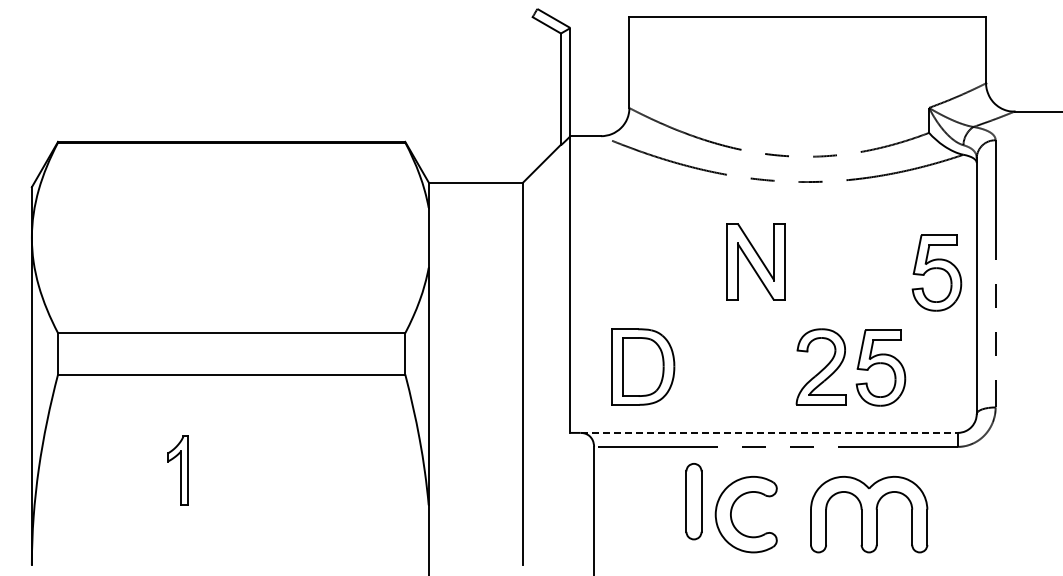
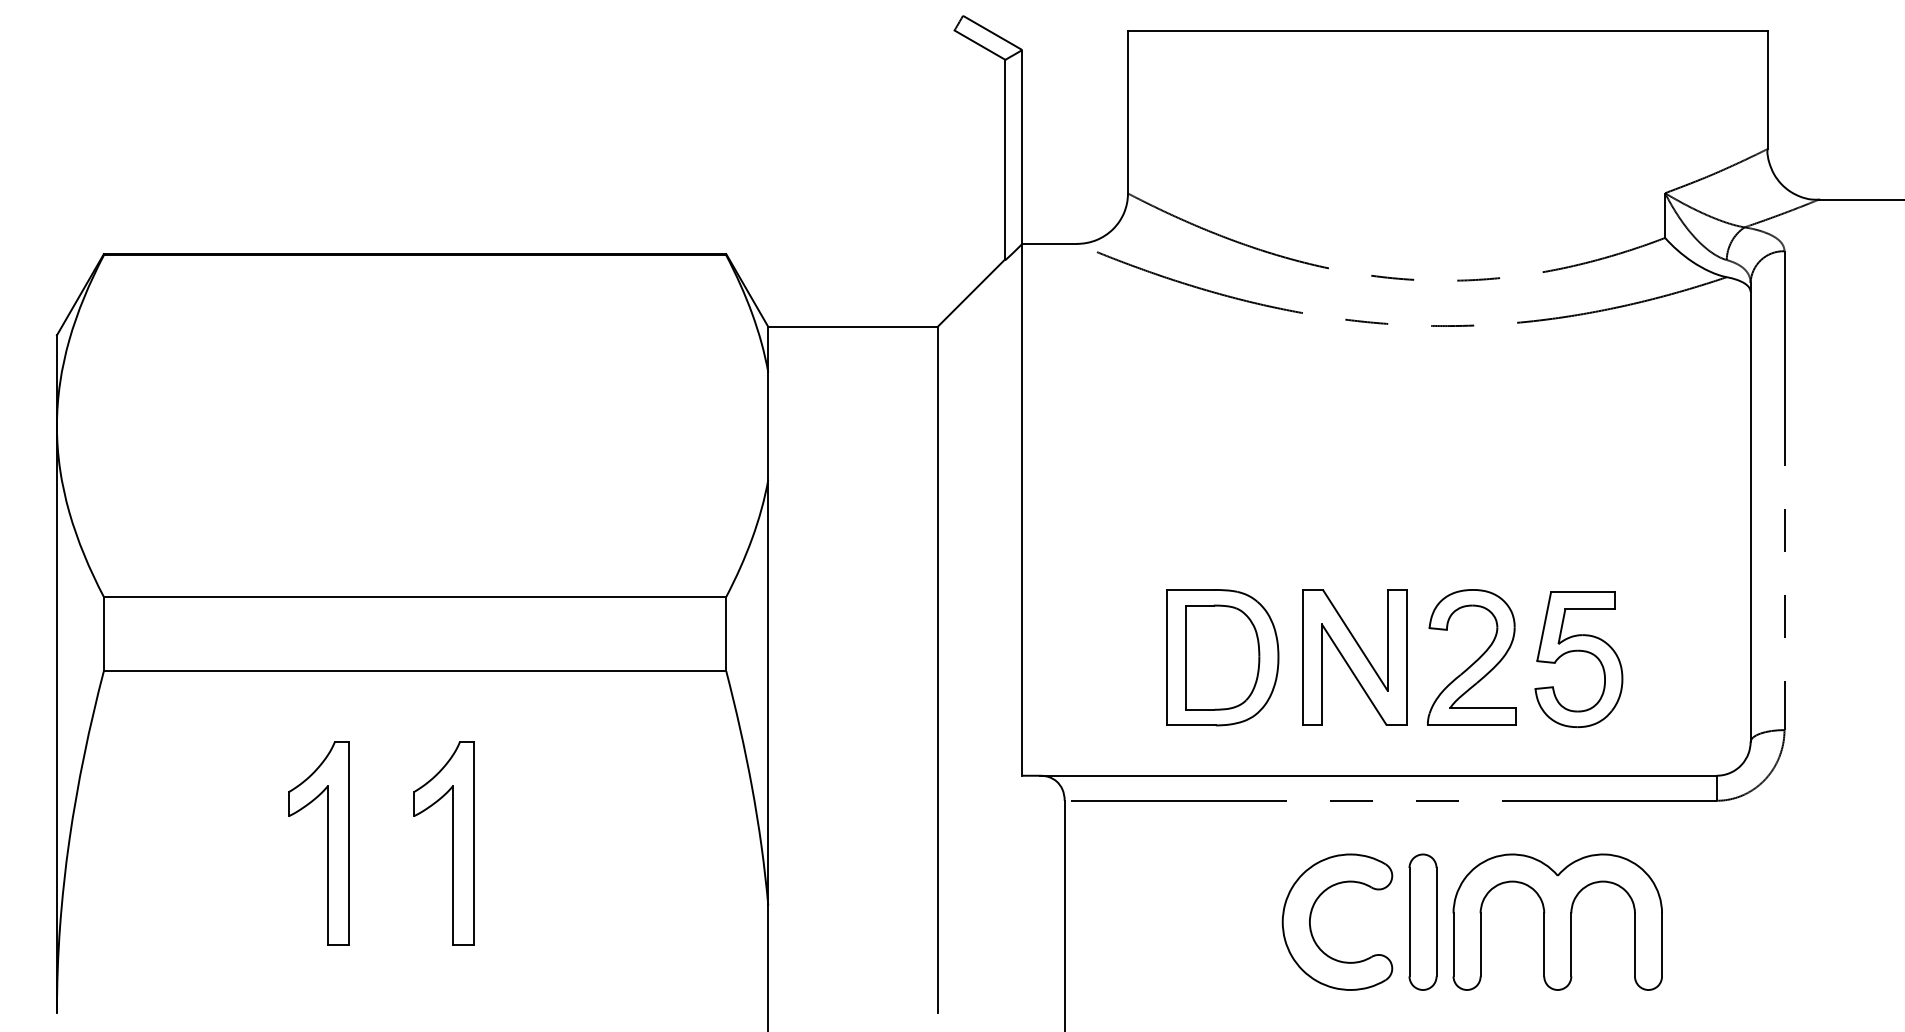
part: (755, 261) -> (1354, 656), moved
part: (936, 272) -> (1678, 488), removed
part: (643, 366) -> (1223, 656), moved
line: (769, 432) -> (1379, 775), dashed -> solid
part: (177, 470) -> (317, 843), size x1.67
part: (247, 470) -> (443, 843), added
part: (693, 501) -> (1422, 922), moved

